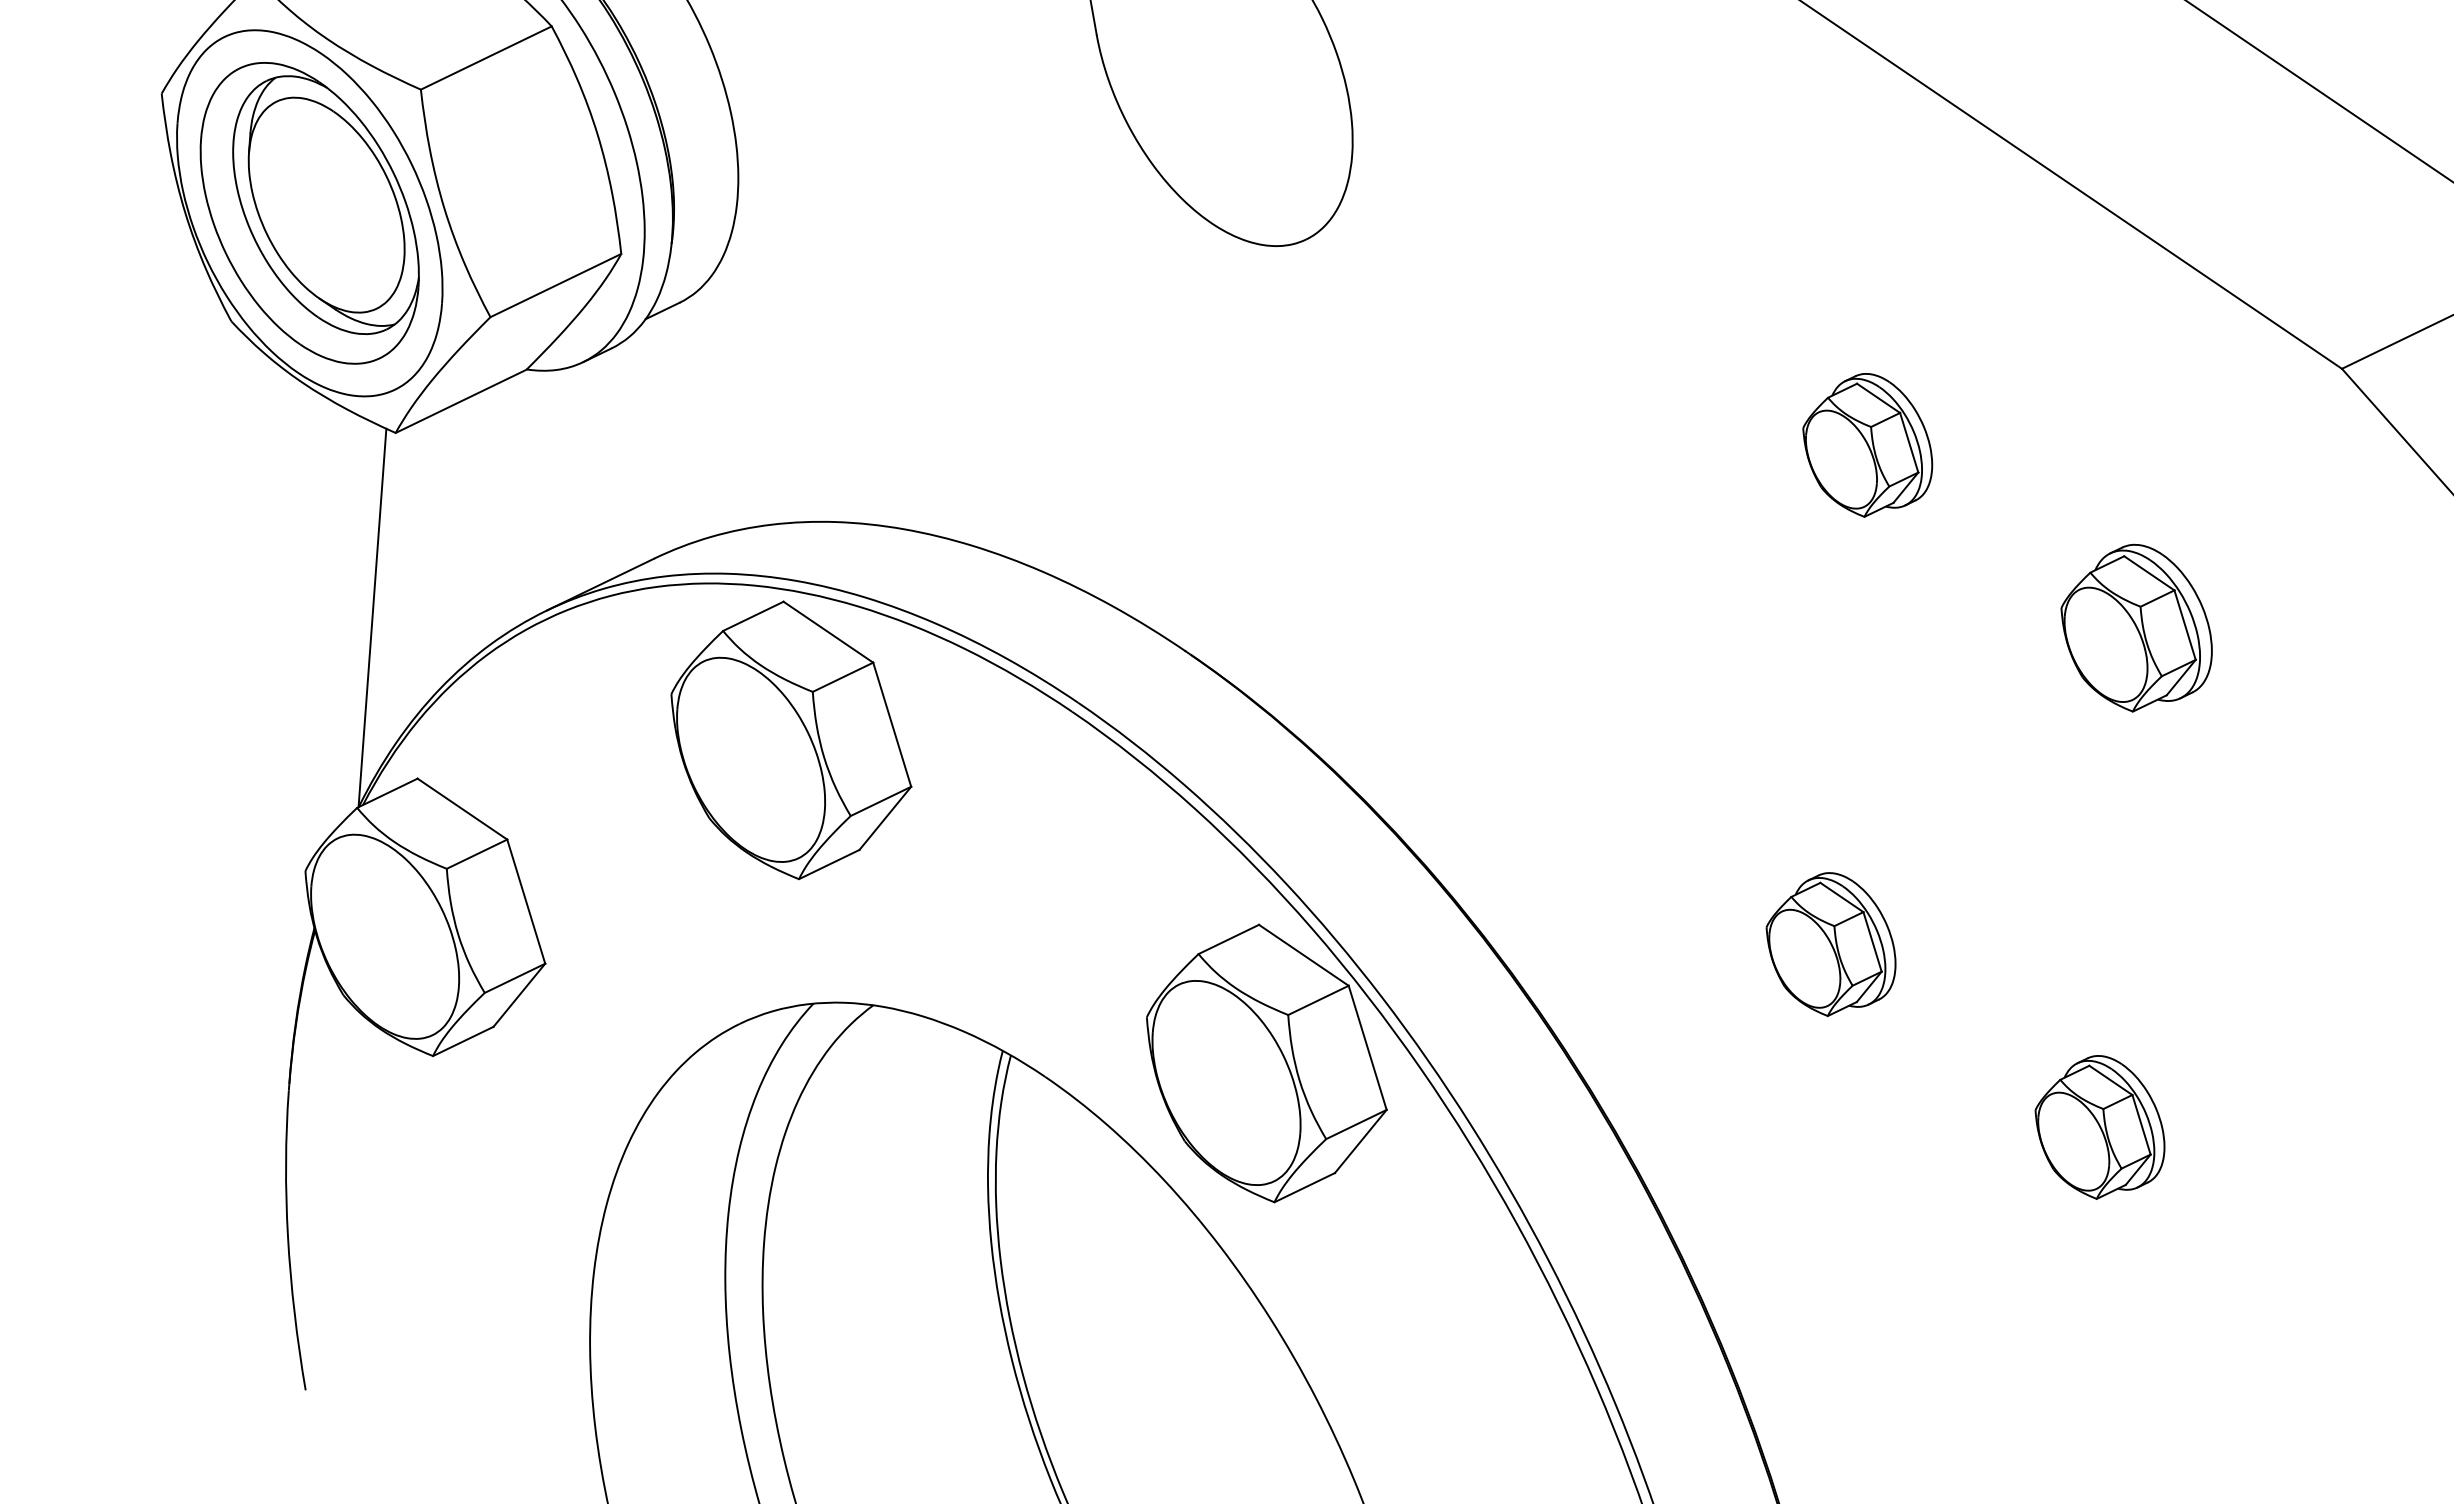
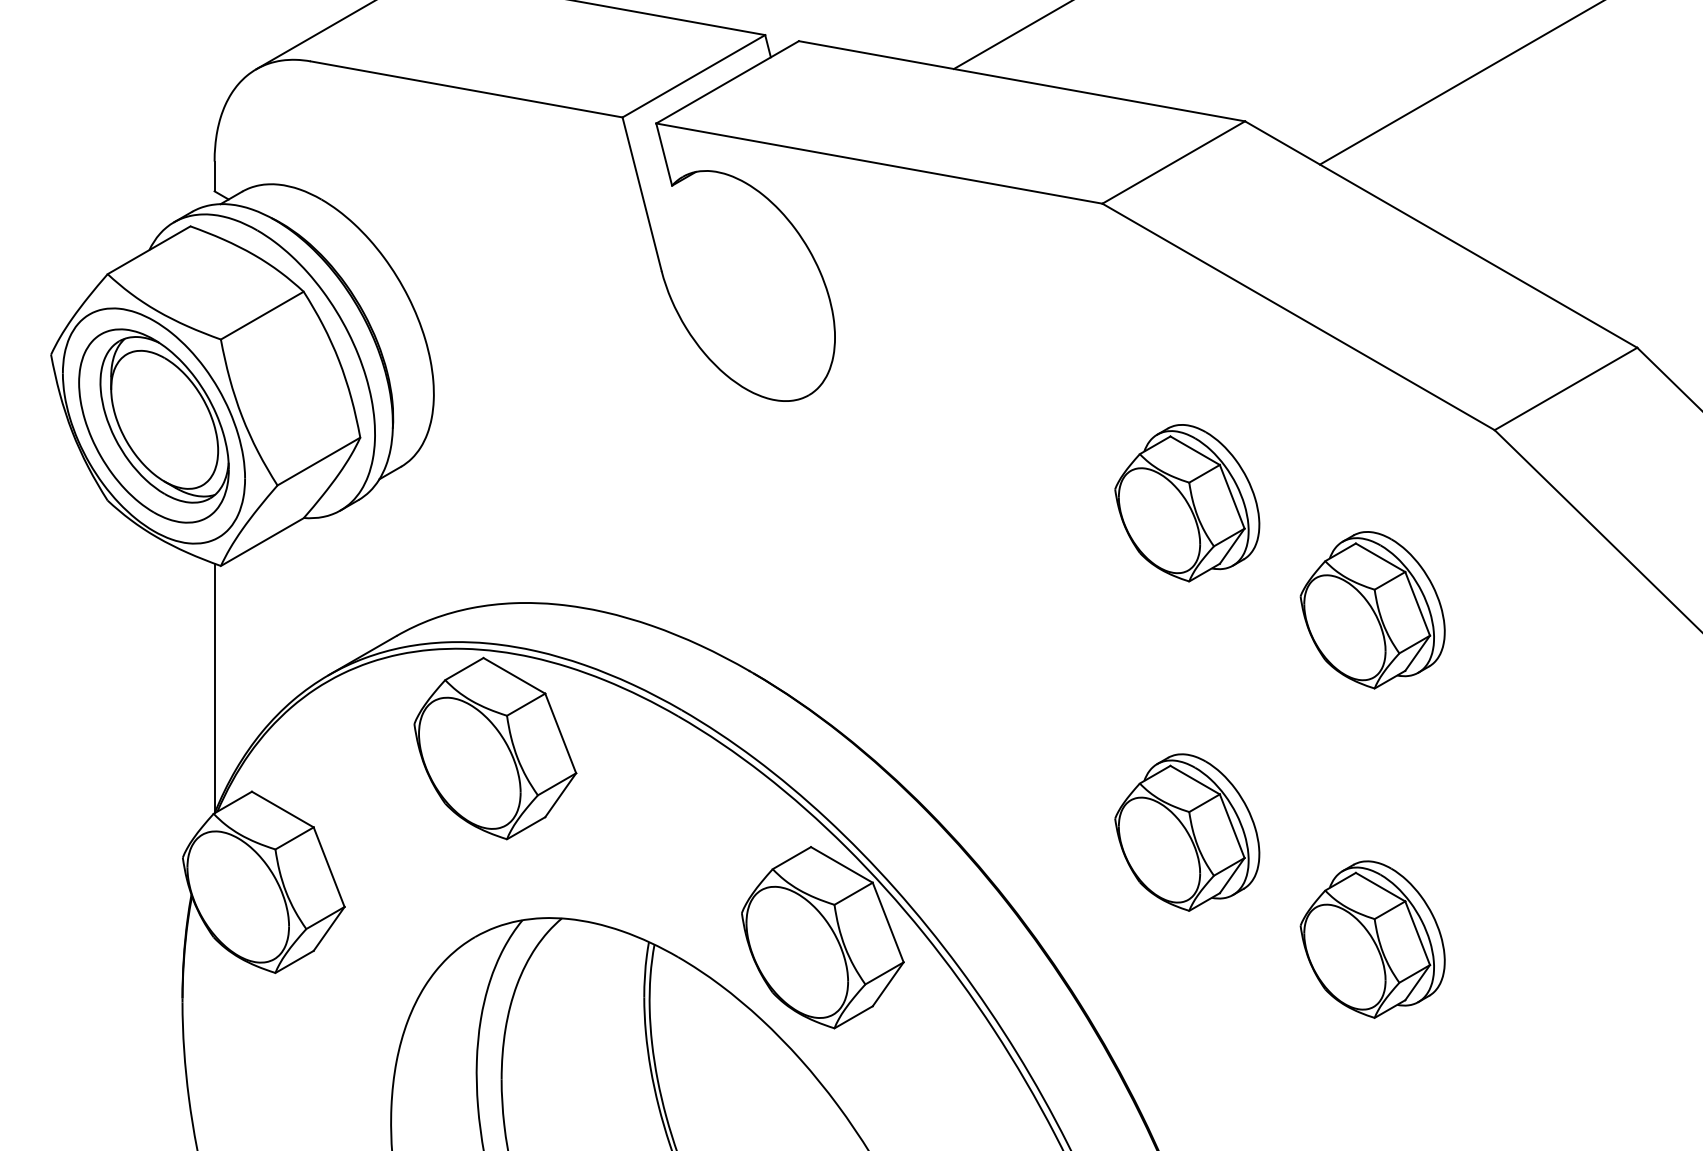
part: (1868, 445) -> (1187, 503), size x1.67
part: (2136, 628) -> (1372, 610), size x1.43
part: (1831, 944) -> (1187, 832), size x1.67
part: (2100, 1127) -> (1372, 939), size x1.67

